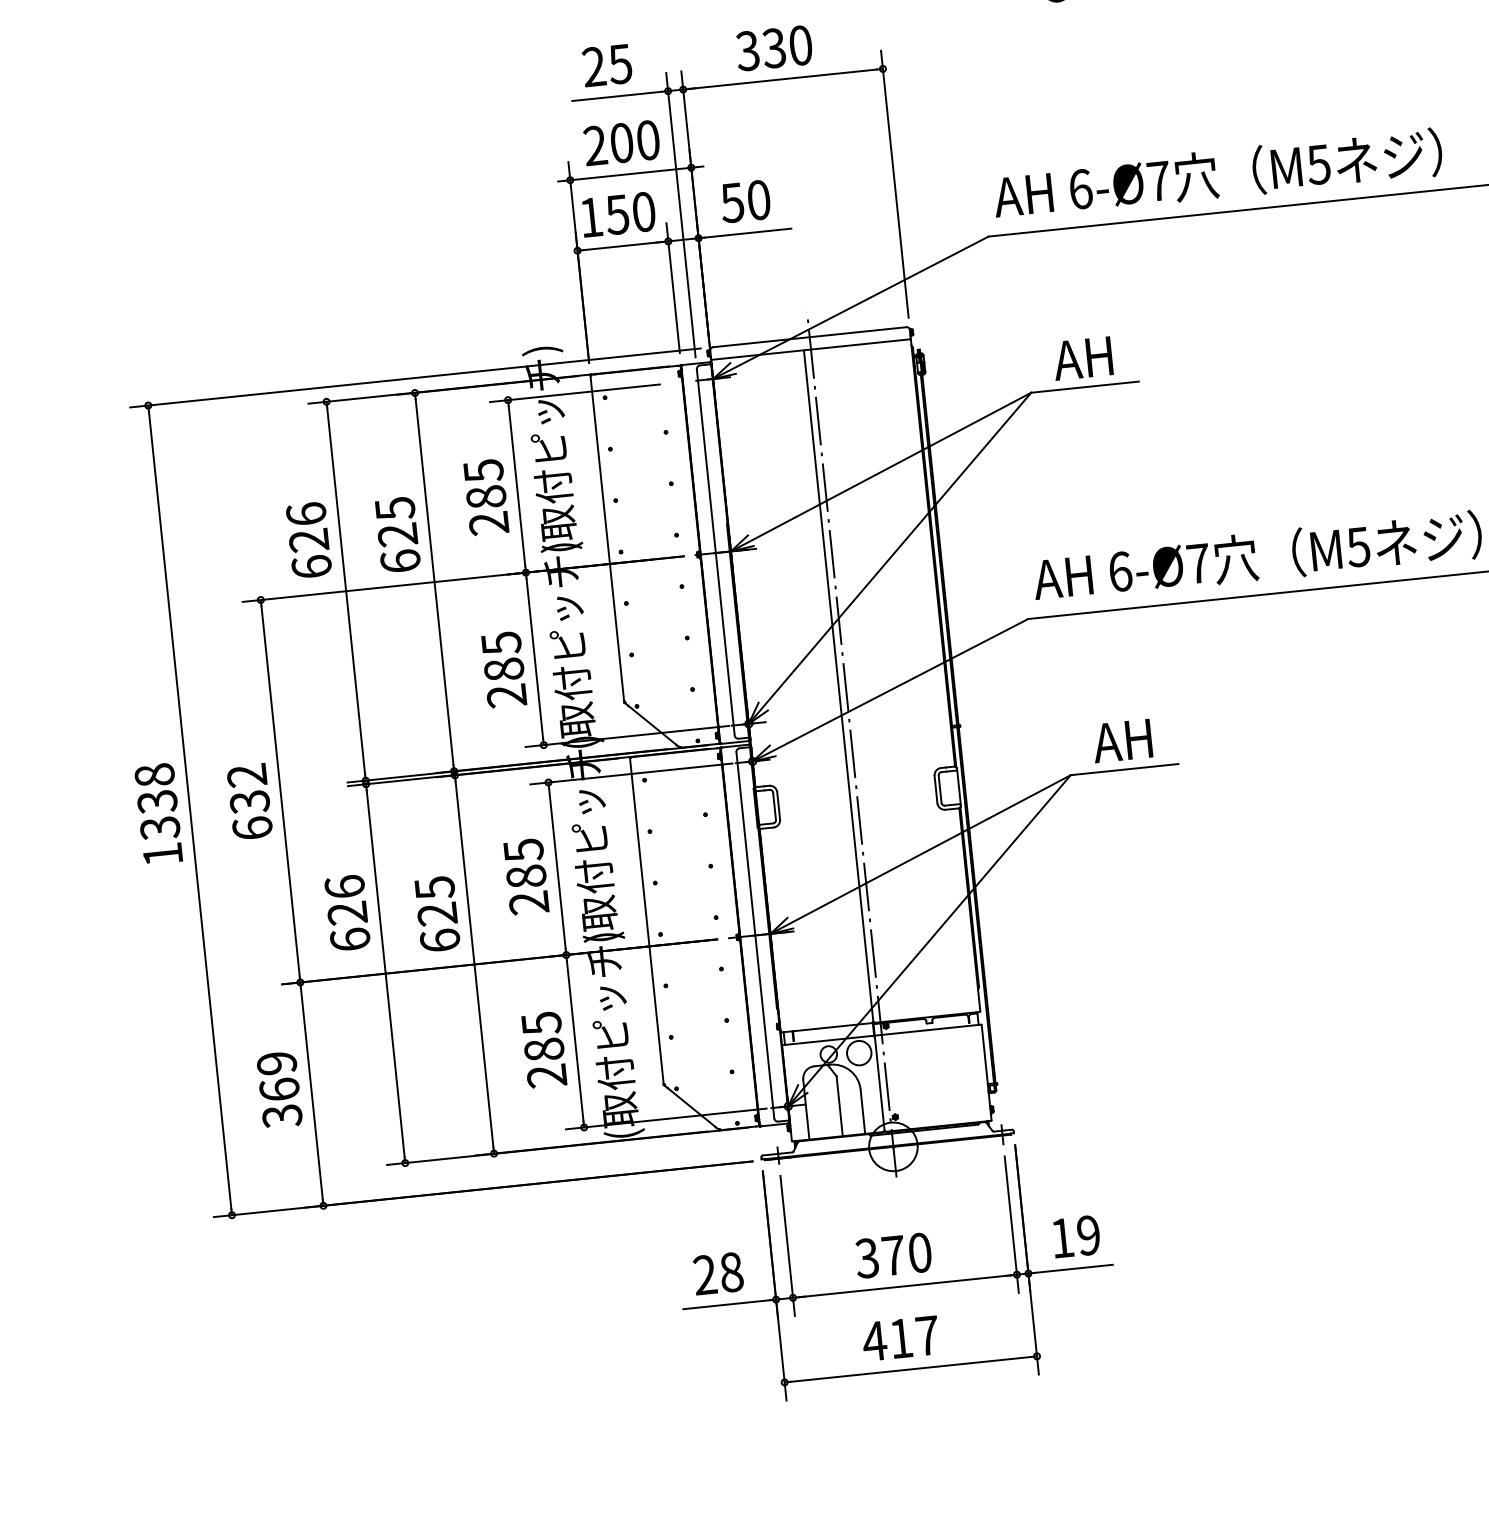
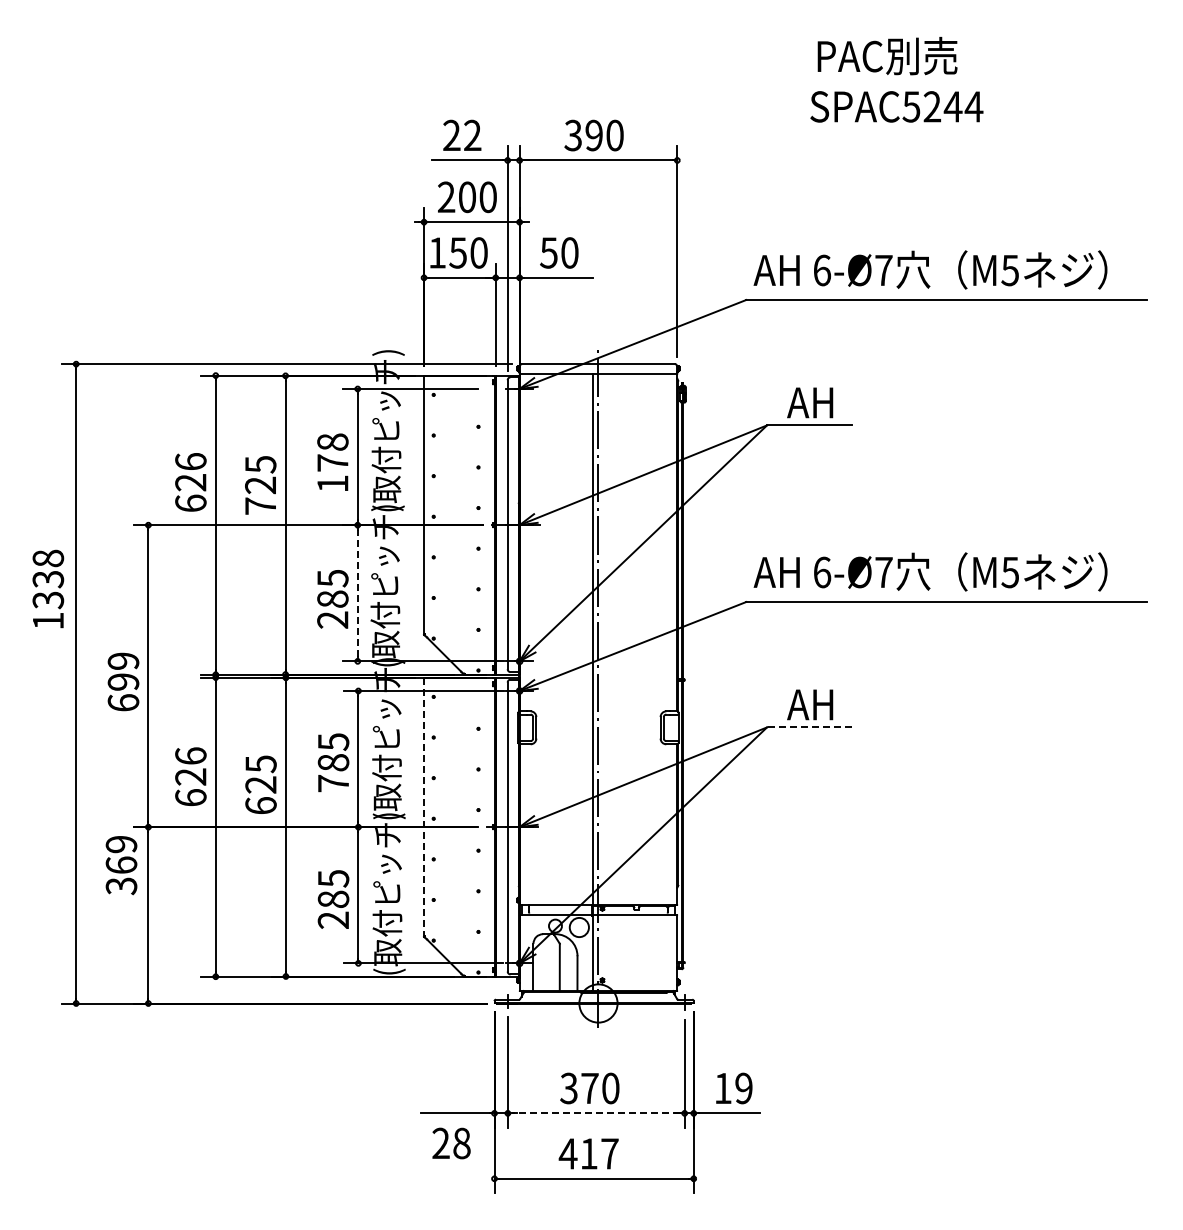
text: (773, 48) -> (593, 135), 330 -> 390
text: (620, 64) -> (472, 135), 25 -> 22
text: (485, 496) -> (332, 462), 285 -> 178
text: (400, 560) -> (260, 505), 625 -> 725
line: (534, 657) -> (357, 592), solid -> dashed
line: (1124, 769) -> (809, 727), solid -> dashed
text: (248, 788) -> (123, 671), 632 -> 699
text: (158, 813) -> (48, 588), moved
text: (527, 903) -> (332, 783), 285 -> 785
line: (647, 921) -> (424, 807), solid -> dashed
text: (279, 1089) -> (121, 865), moved
text: (718, 1273) -> (451, 1143), moved
line: (905, 1286) -> (596, 1113), solid -> dashed

